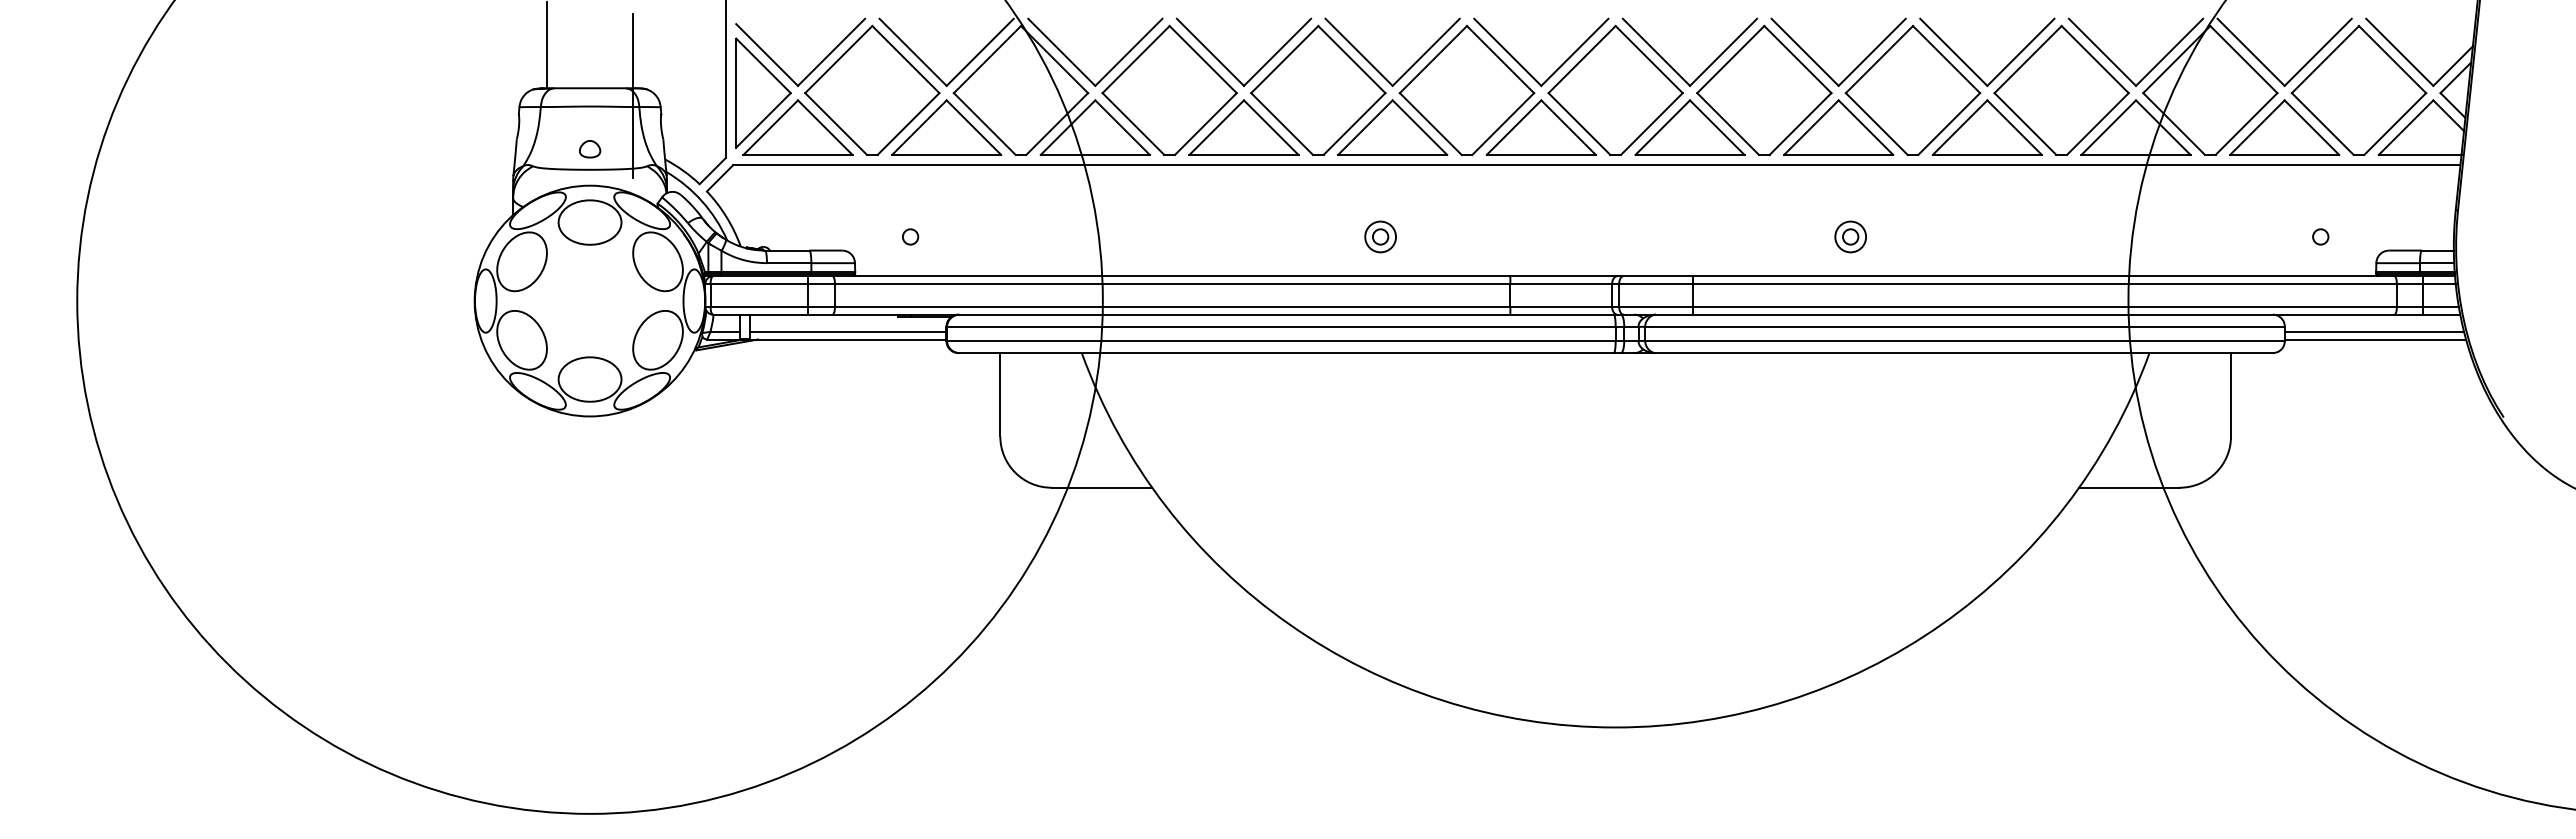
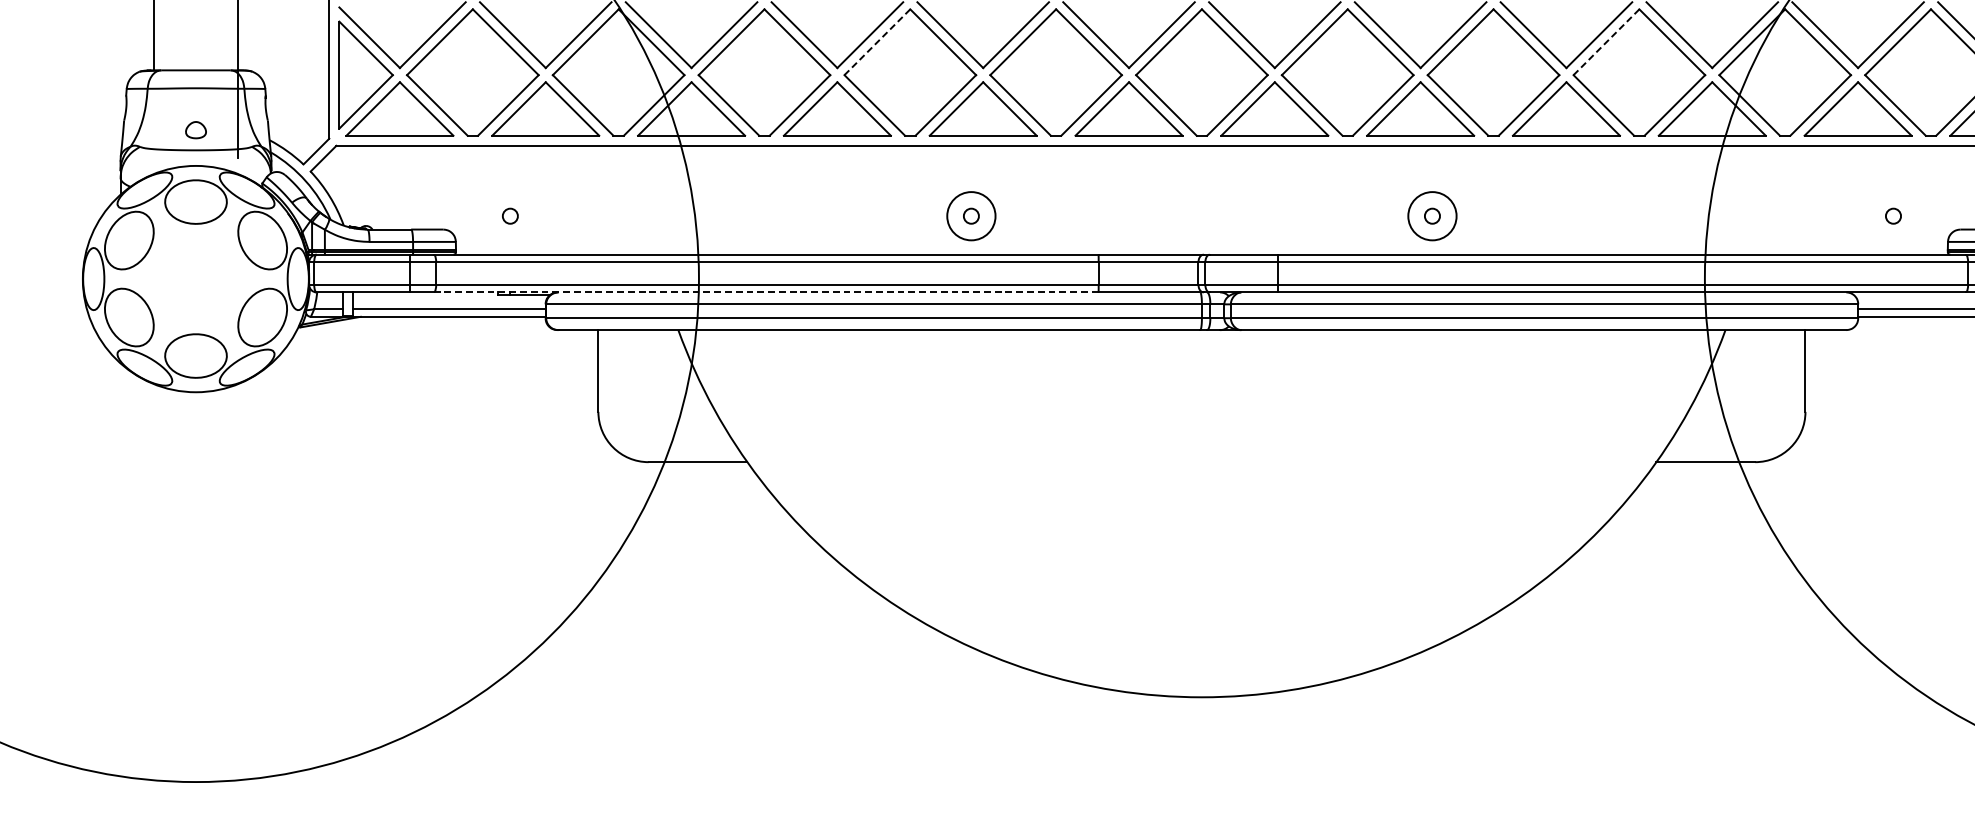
line: (1284, 59) -> (877, 42), solid -> dashed
line: (2027, 59) -> (1605, 42), solid -> dashed
circle: (1380, 236) -> (971, 215), size x1.6
circle: (1850, 236) -> (1432, 215), size x1.6
line: (1171, 314) -> (766, 292), solid -> dashed

